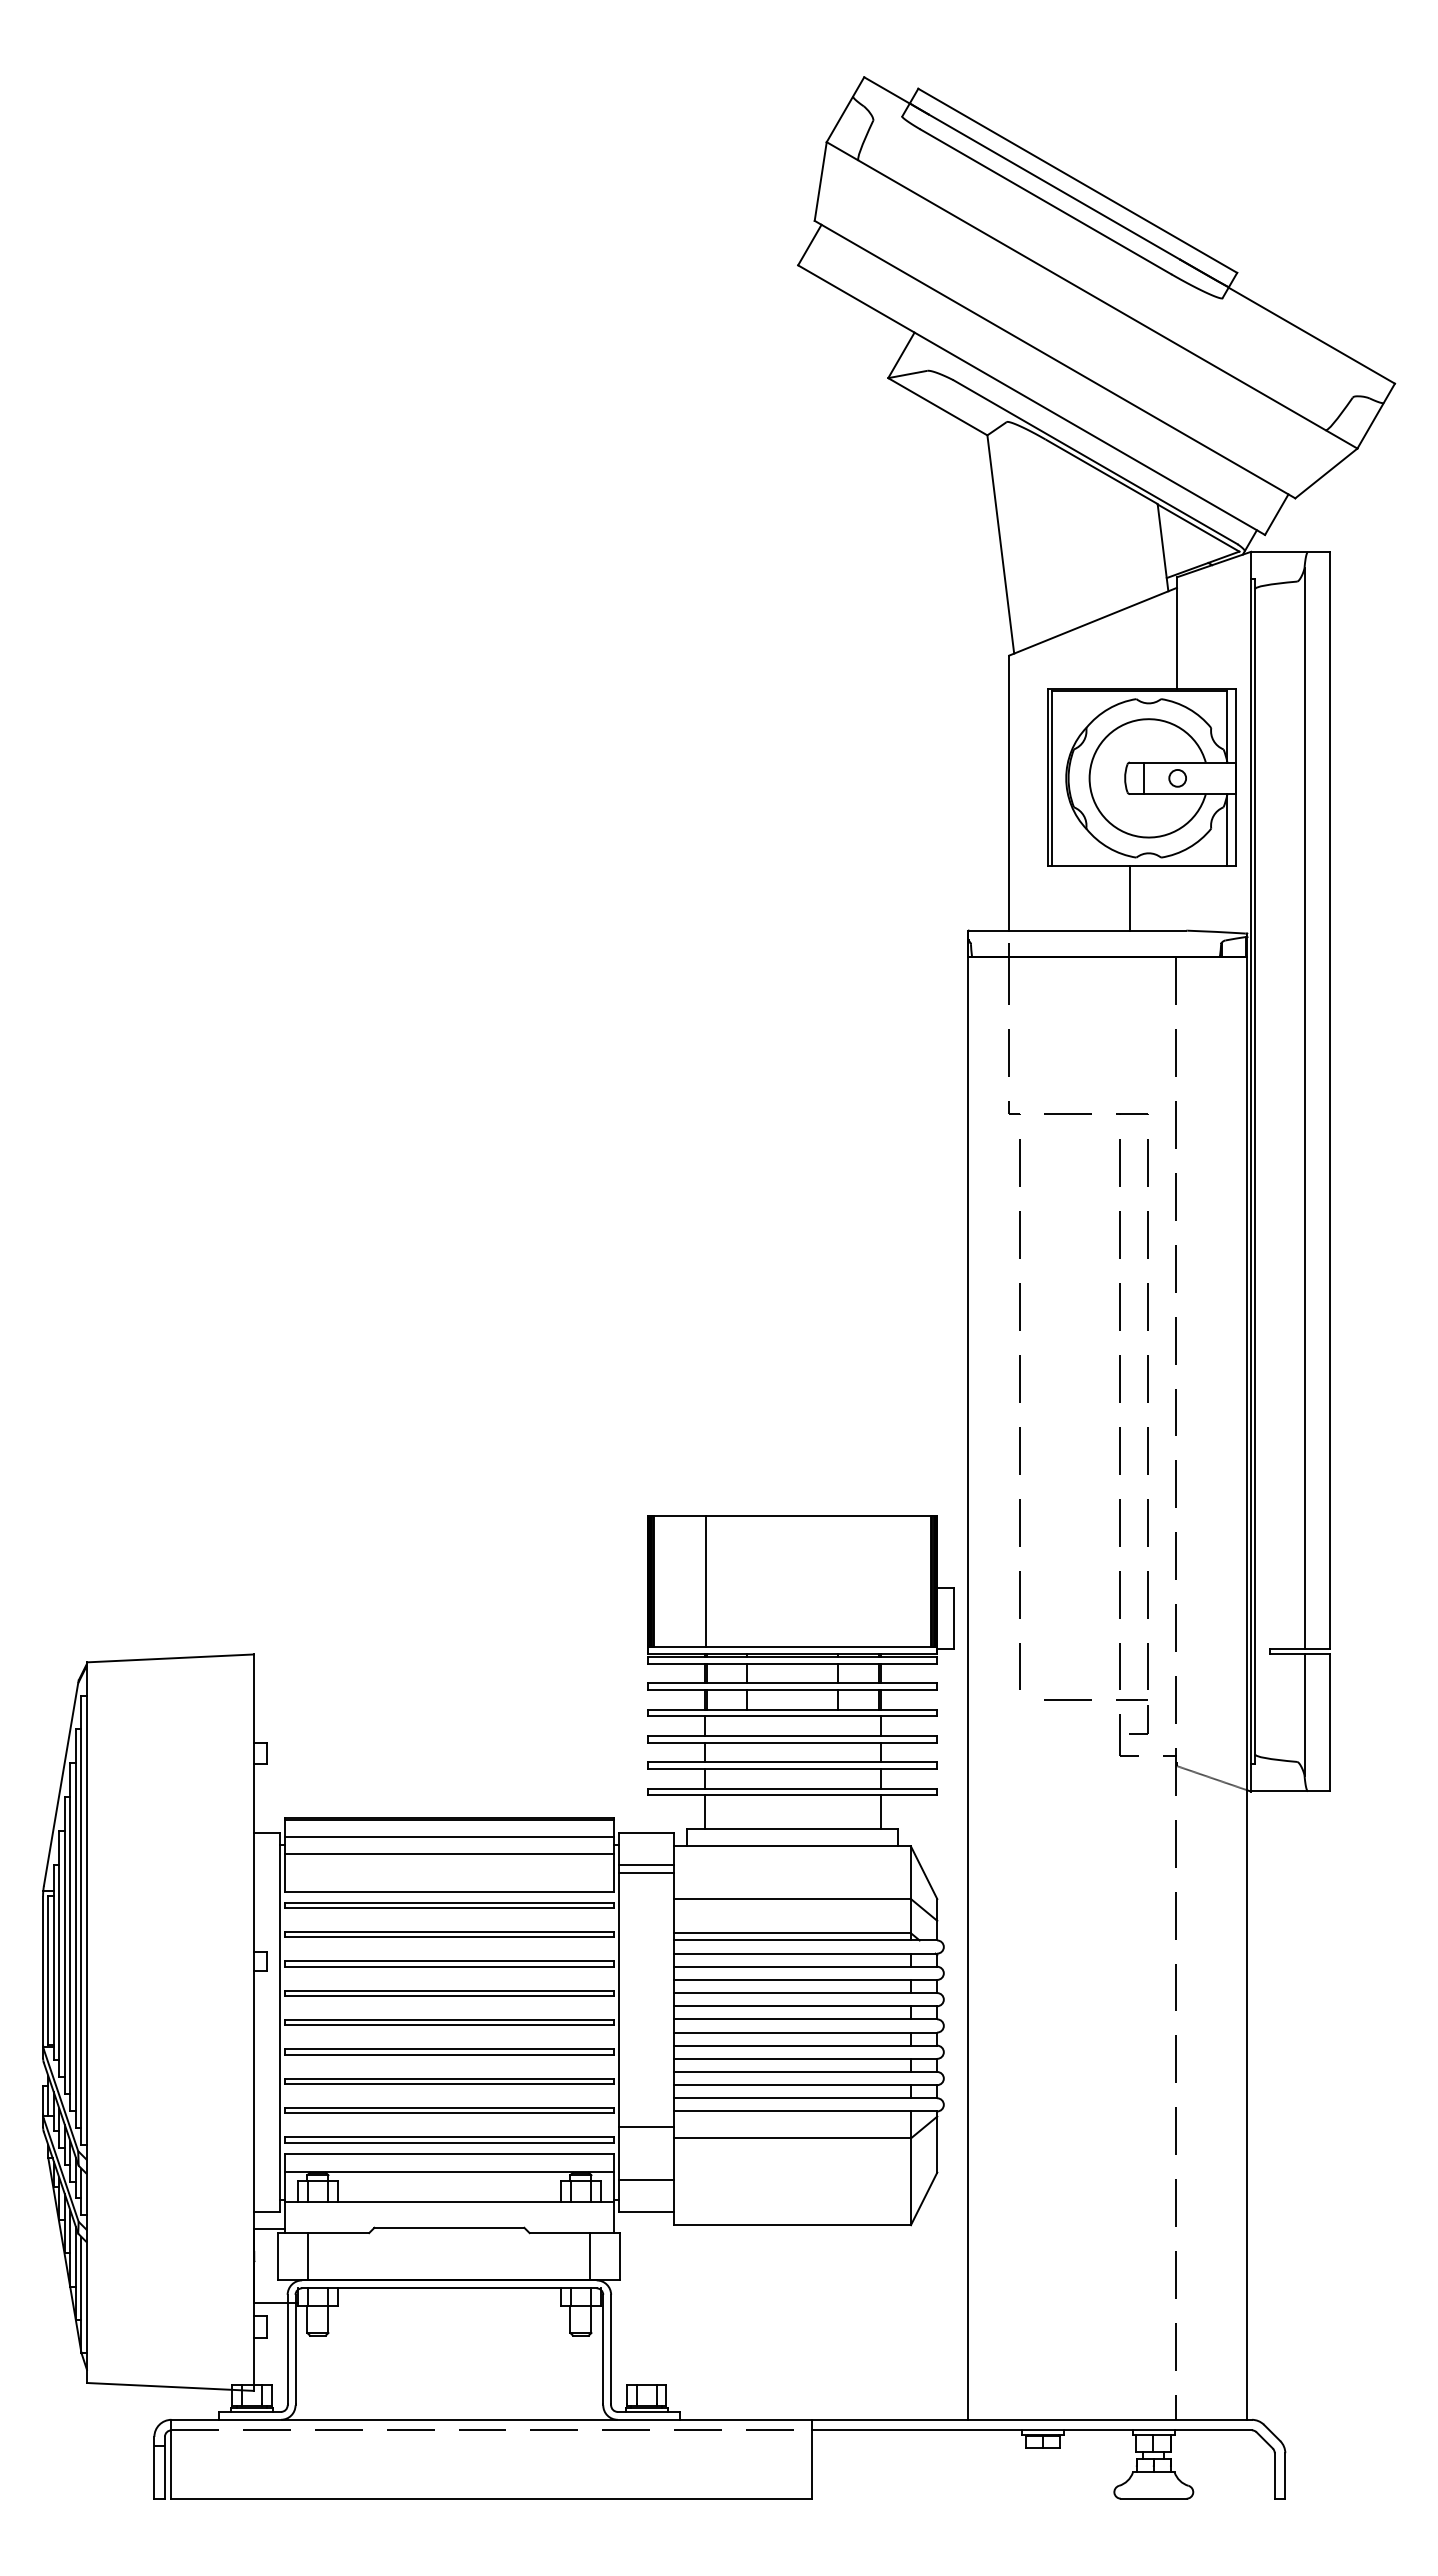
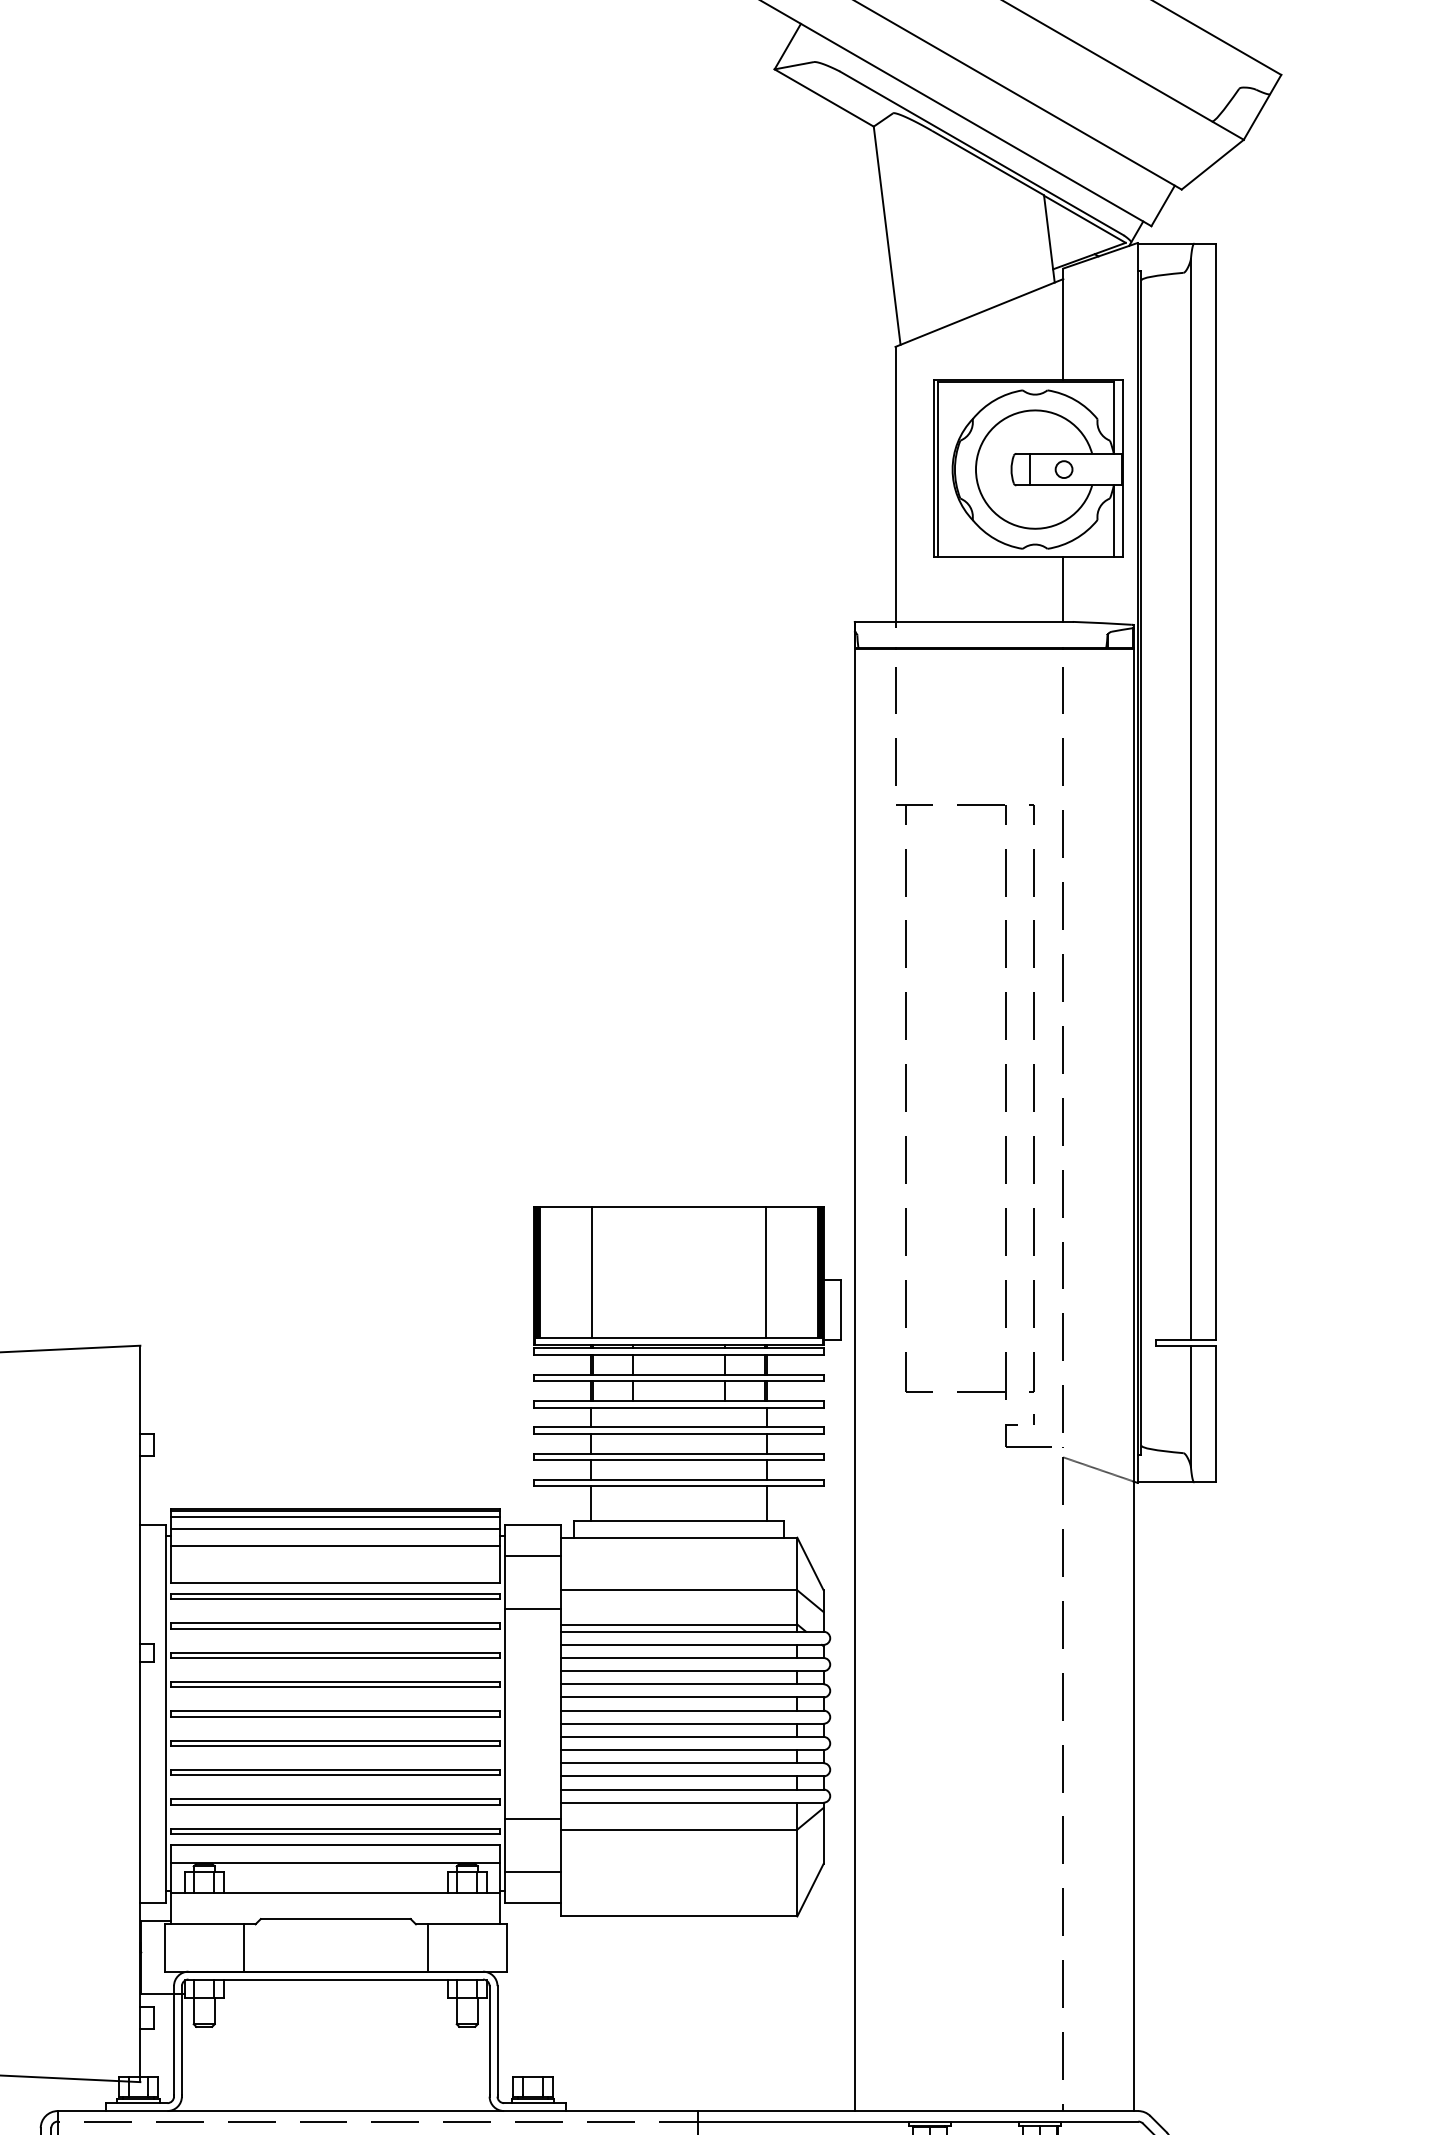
line: (1129, 898) -> (1062, 589), moved
line: (879, 1581) -> (765, 1272), added
line: (449, 1826) -> (335, 1517), added
line: (646, 1873) -> (532, 1609), moved
line: (308, 2256) -> (243, 1947), moved
line: (590, 2256) -> (427, 1947), moved

